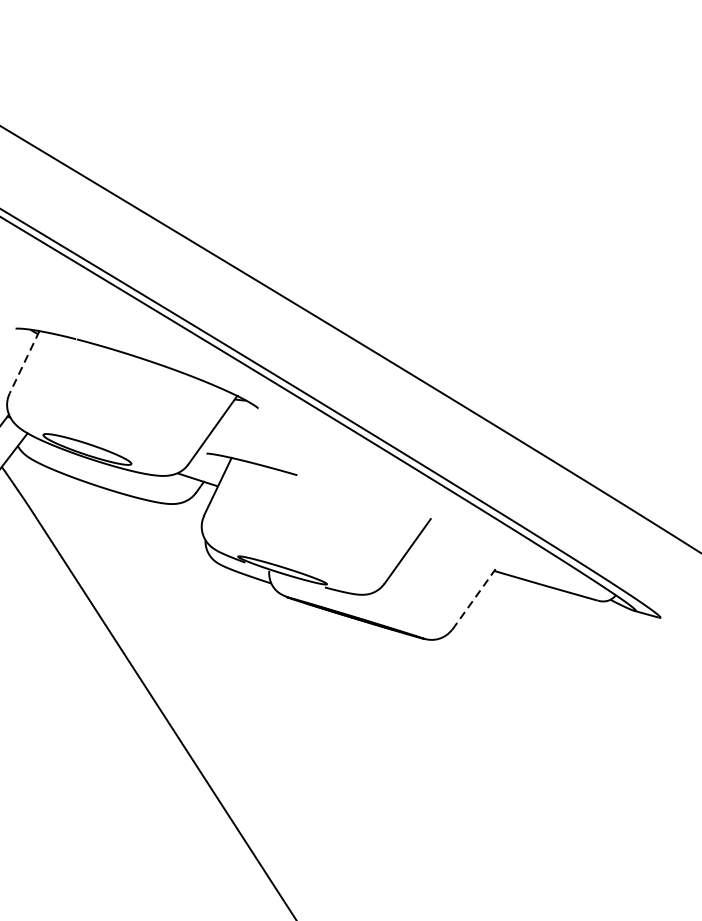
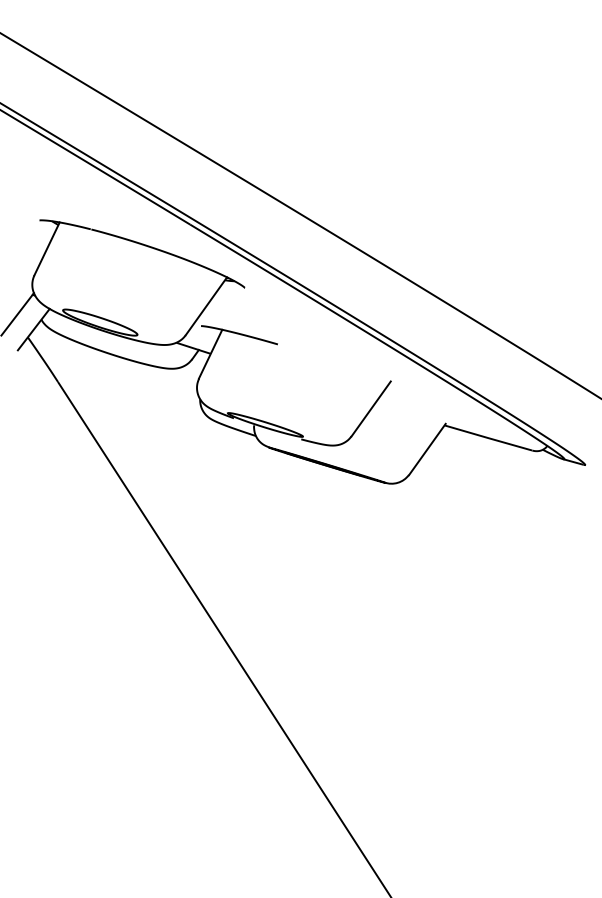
line: (23, 363) -> (46, 249), dashed -> solid
line: (474, 599) -> (427, 449), dashed -> solid

